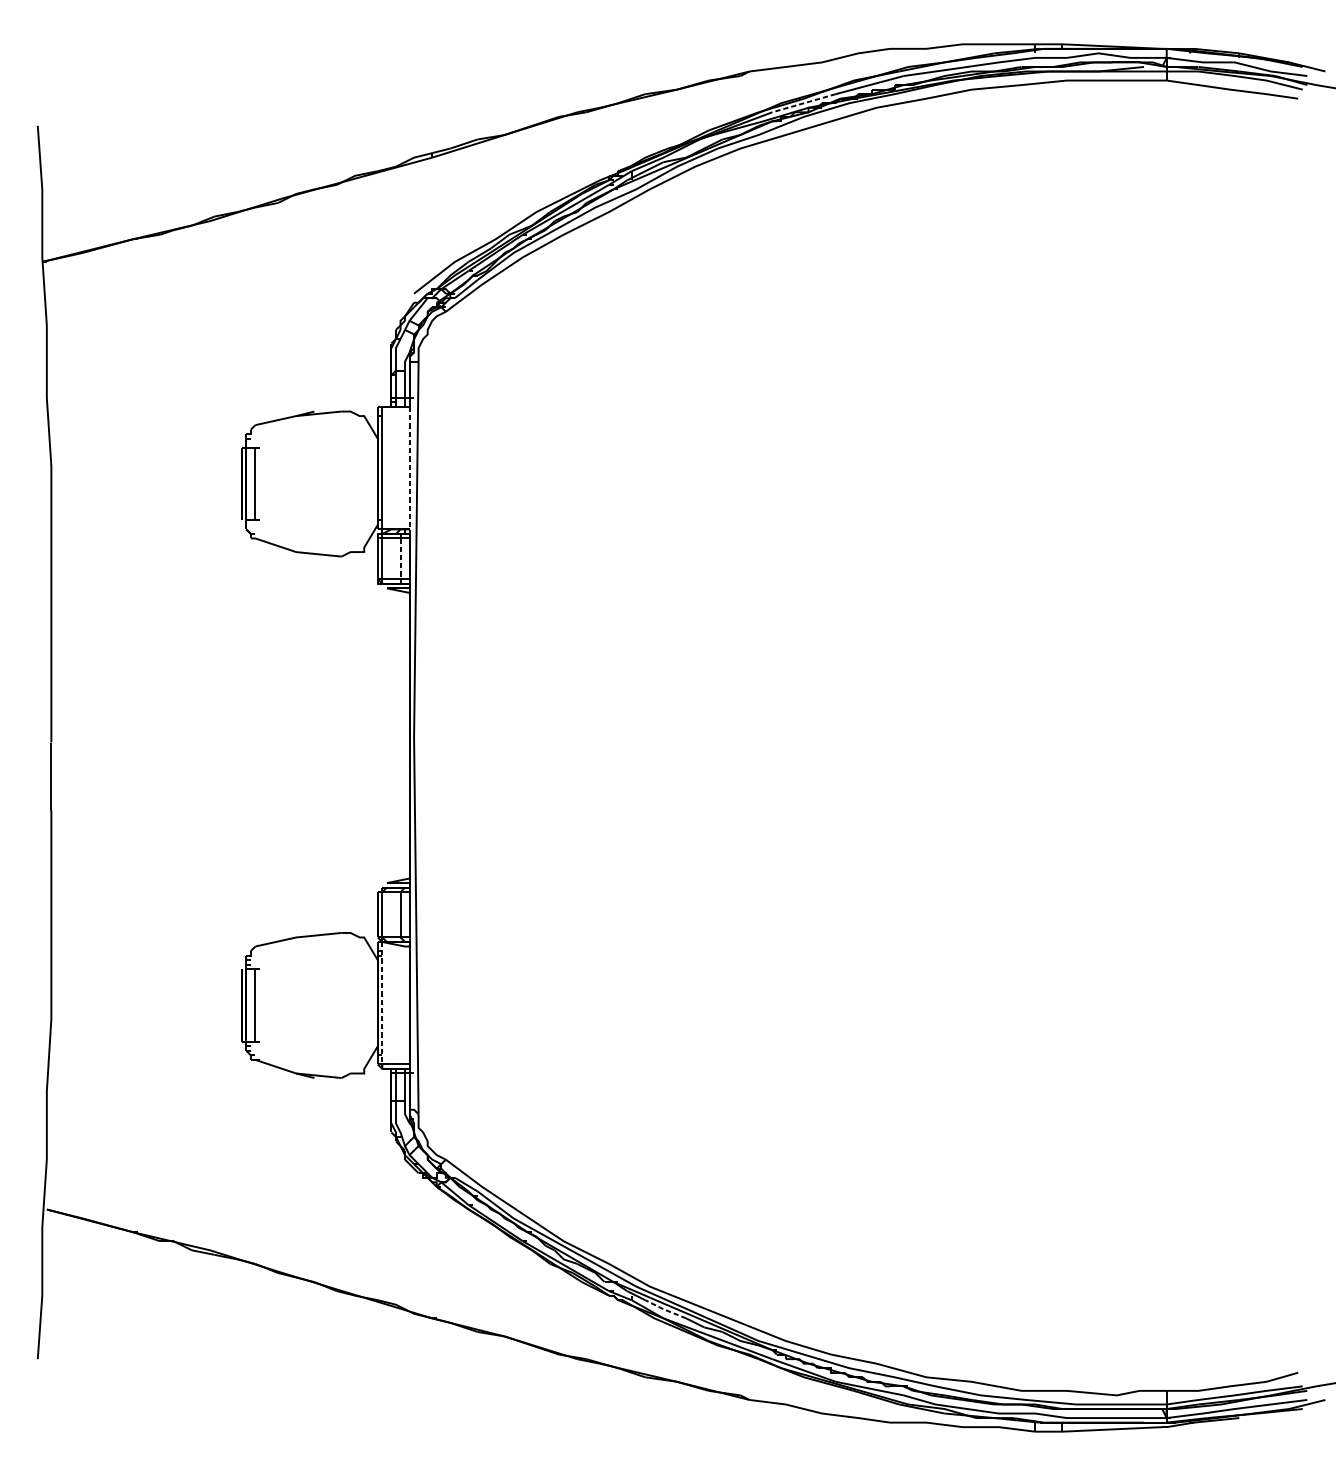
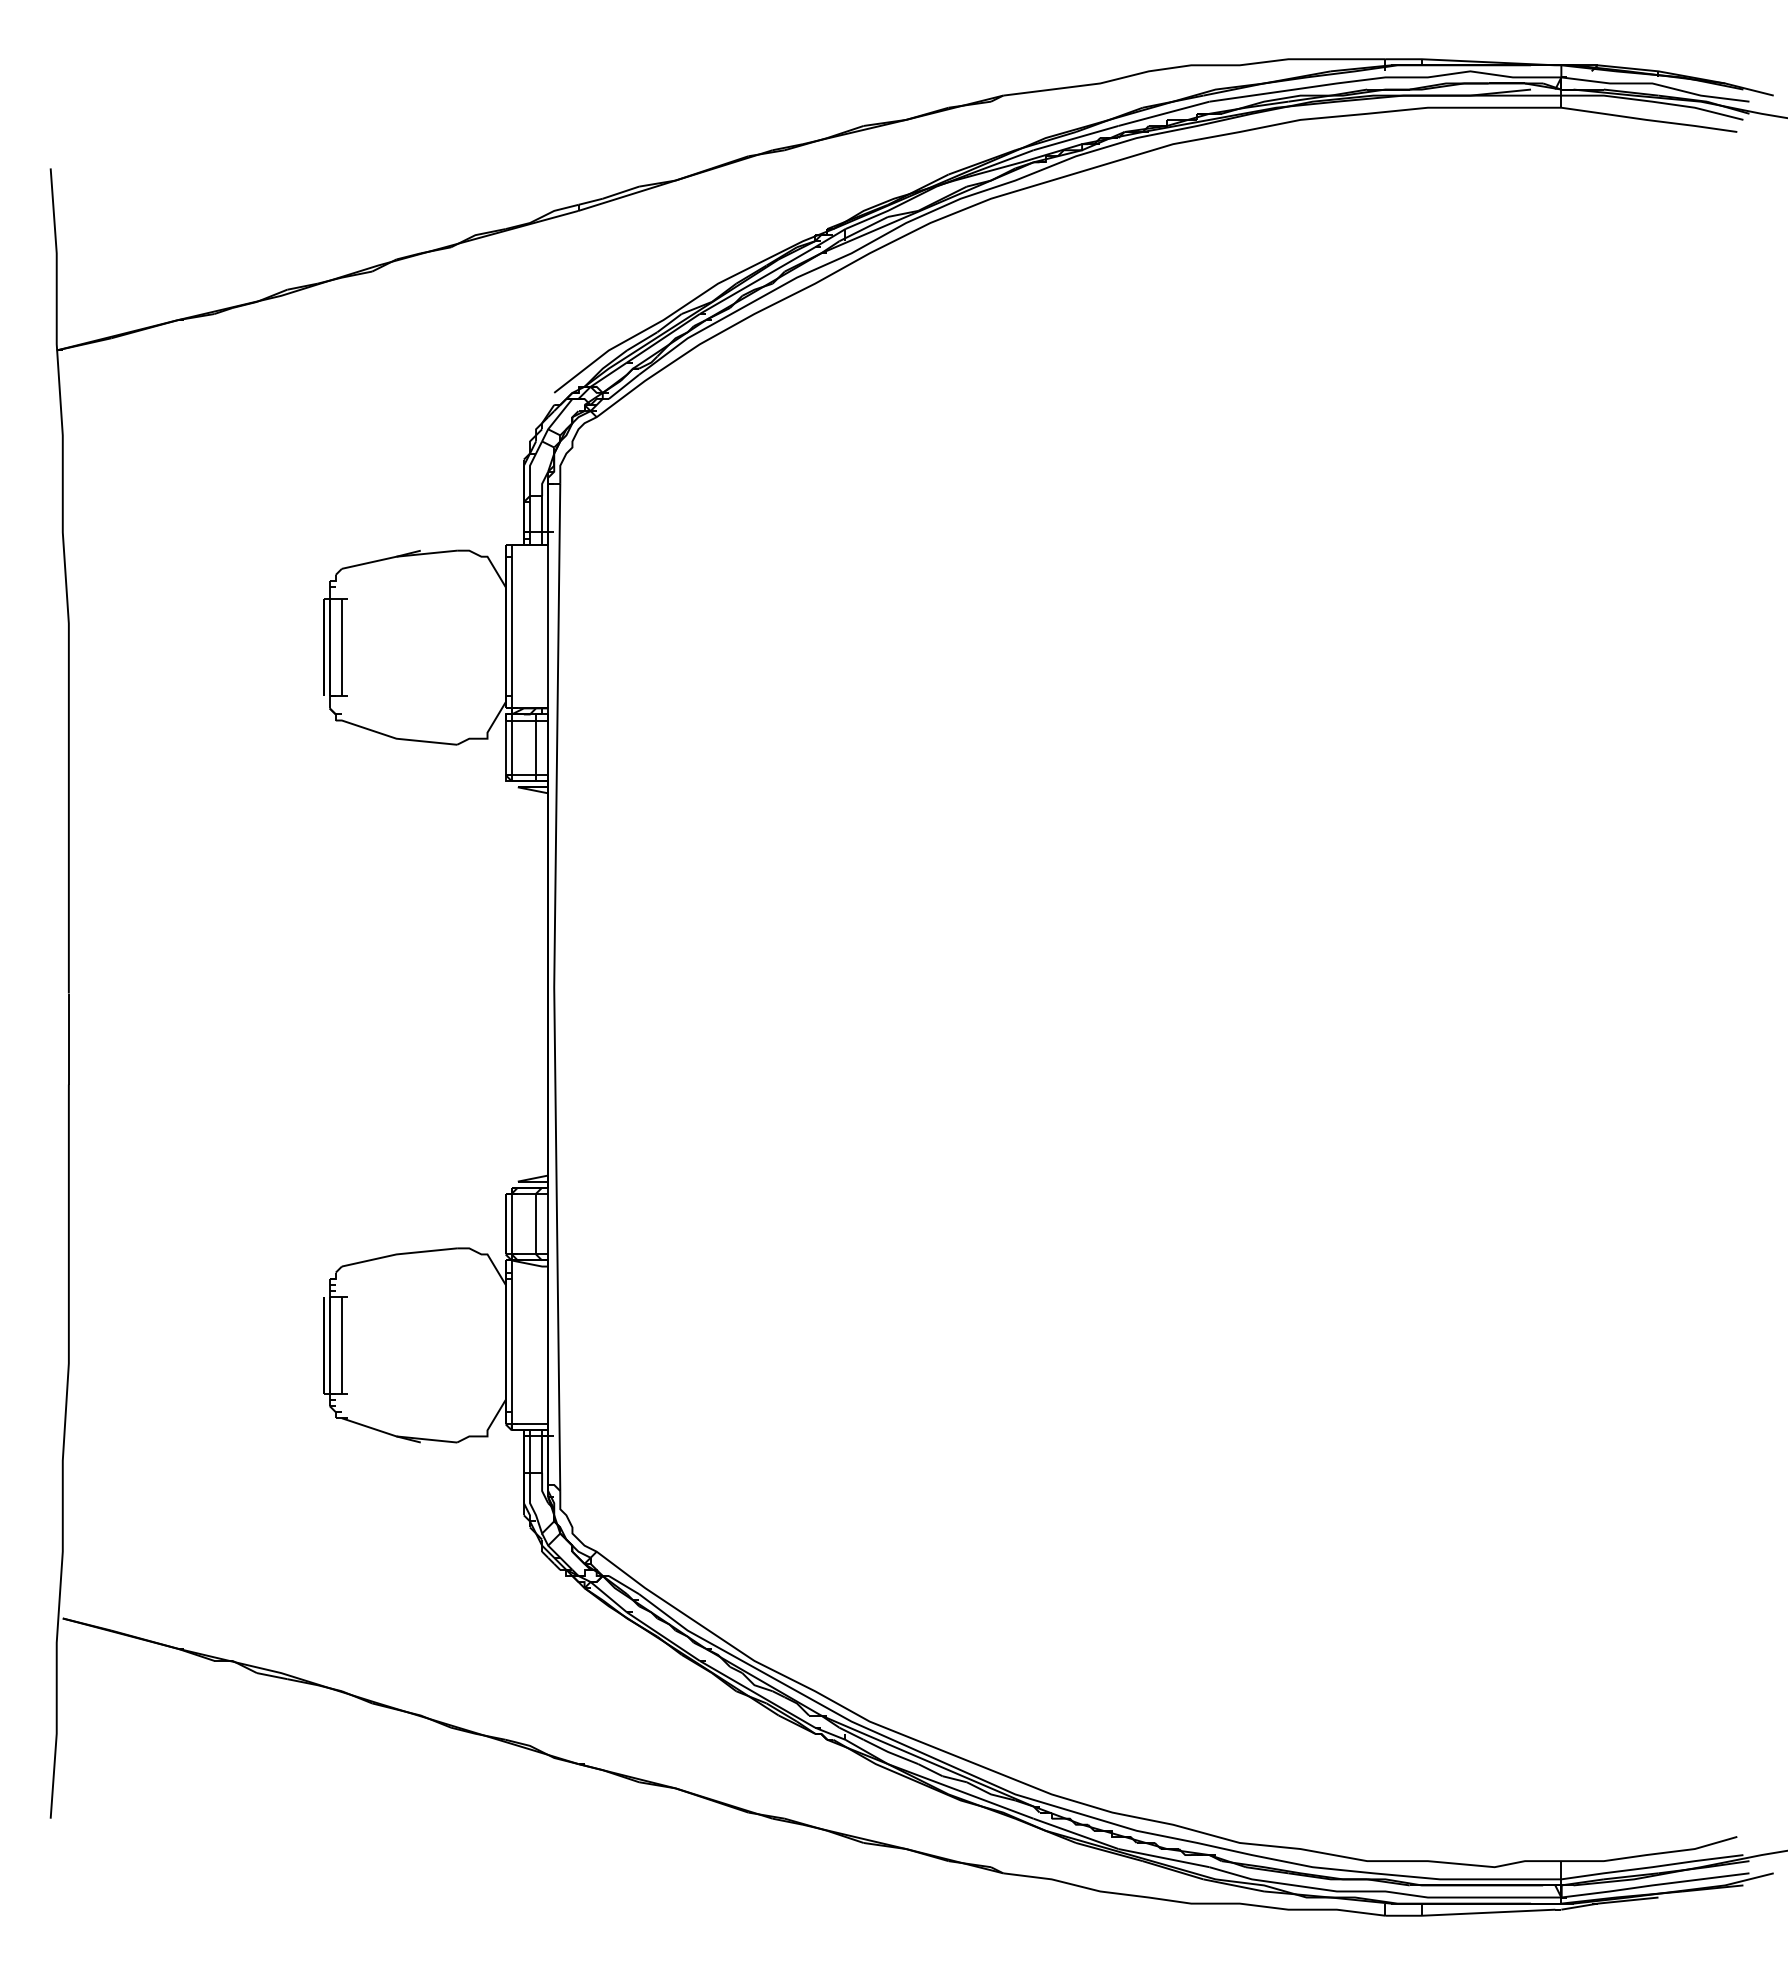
line: (803, 103) -> (1075, 138), dashed -> solid
line: (409, 470) -> (548, 629), dashed -> solid
line: (400, 559) -> (536, 748), dashed -> solid
line: (382, 1003) -> (511, 1342), dashed -> solid
line: (664, 1309) -> (889, 1752), dashed -> solid

